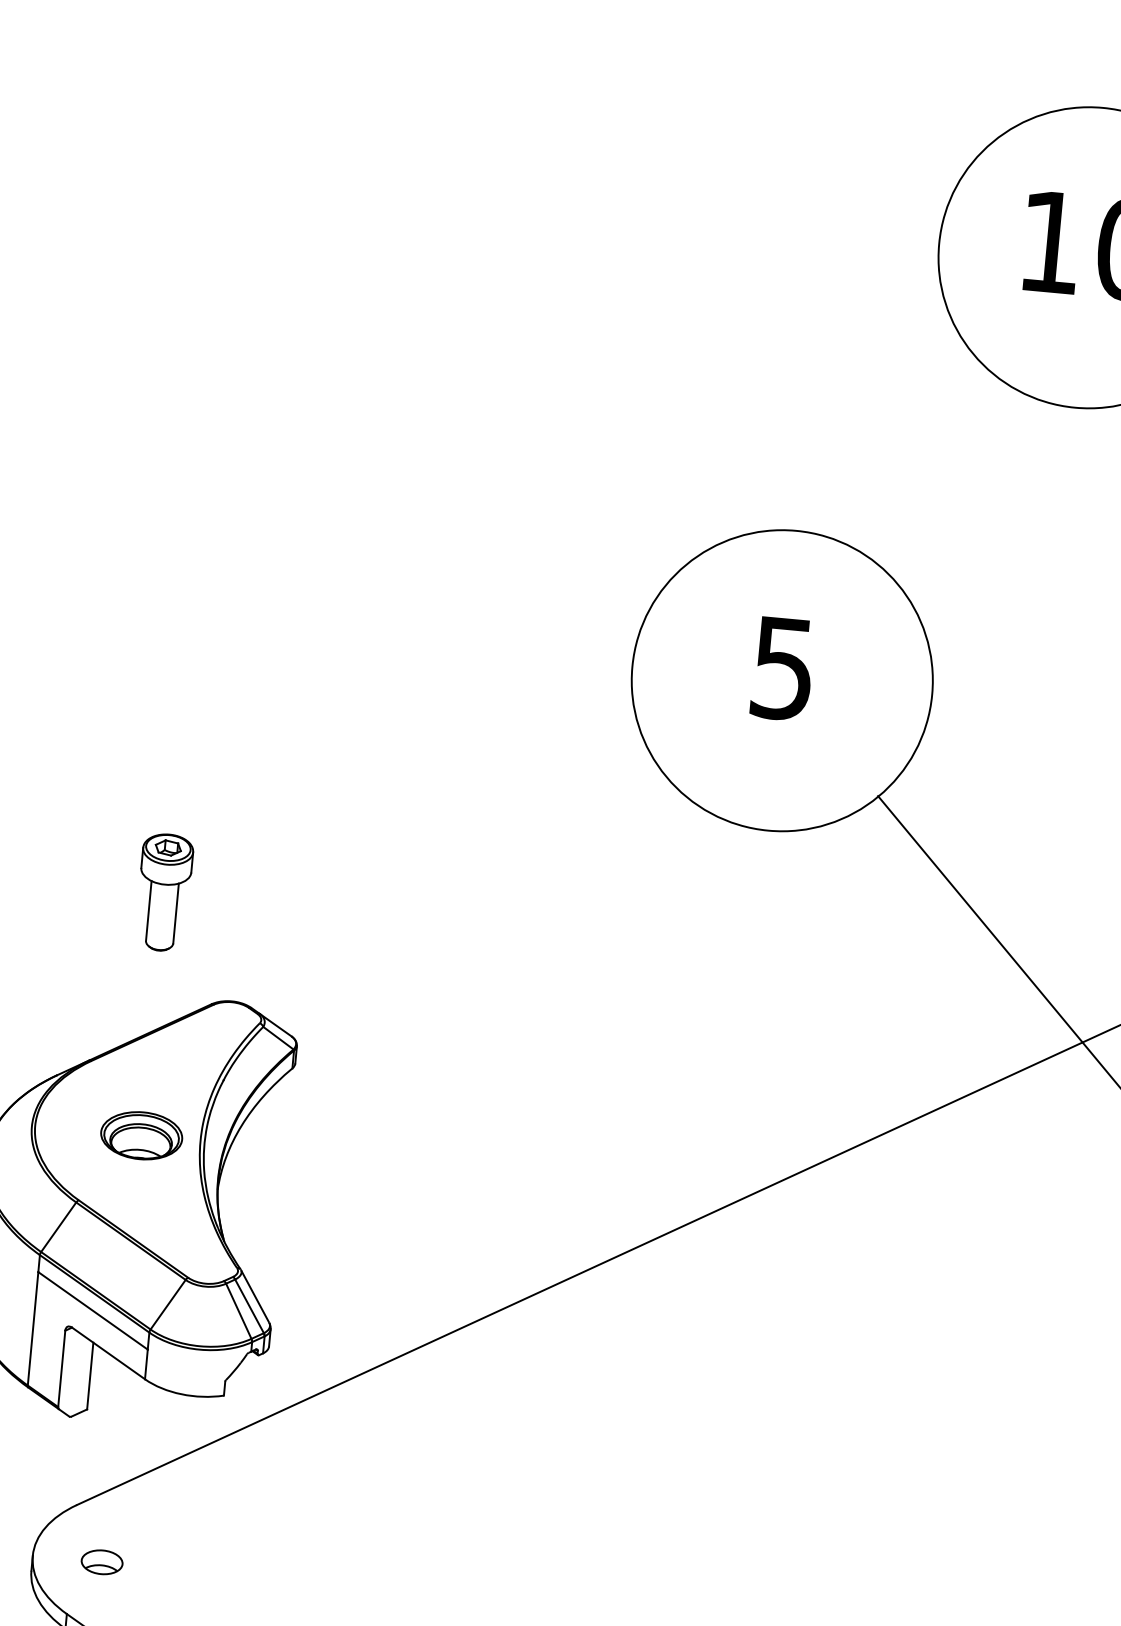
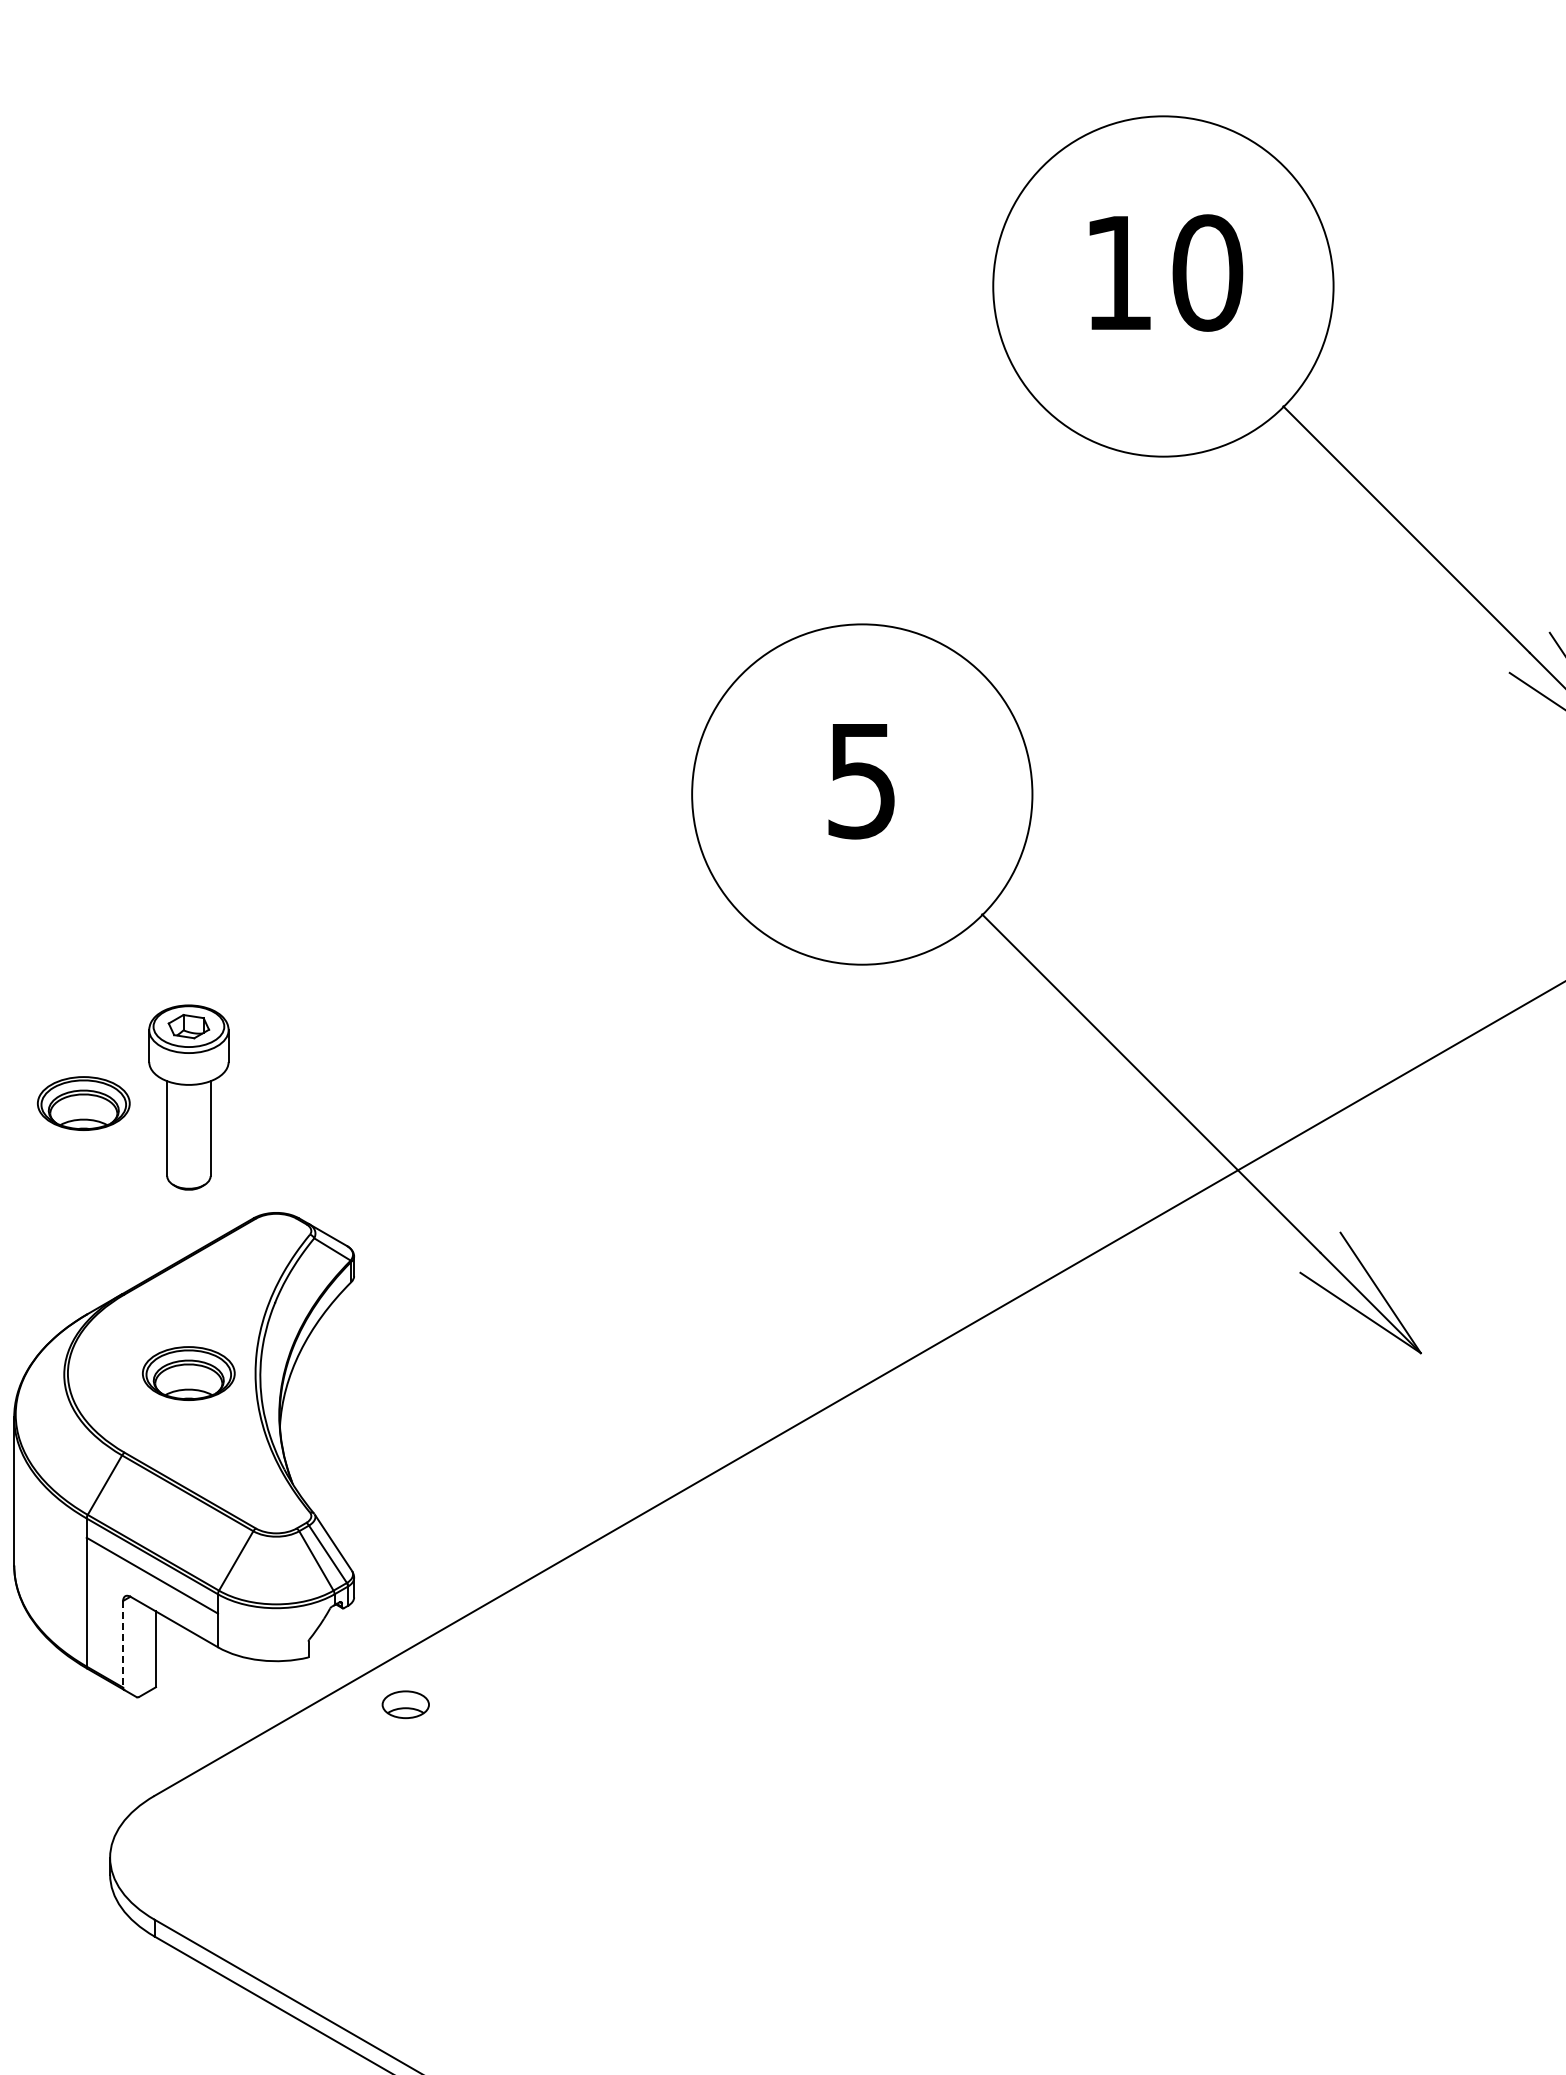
part: (71, 889) -> (83, 1103), added
part: (163, 892) -> (188, 1097), size x1.4
line: (62, 1369) -> (123, 1644), solid -> dashed
part: (101, 1562) -> (405, 1704), moved

